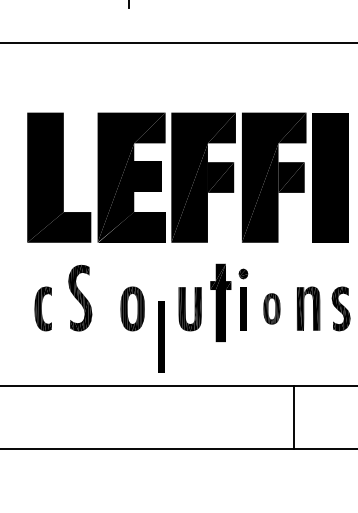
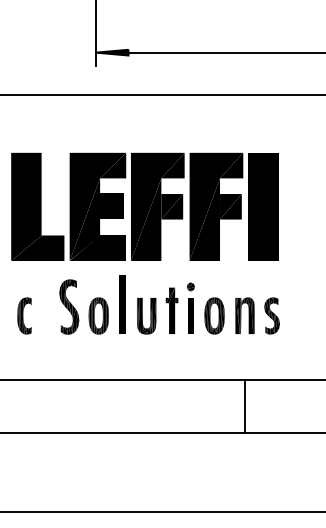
part: (80, 297) -> (69, 306), moved
part: (220, 302) -> (171, 310), size x0.71
part: (271, 308) -> (214, 315), size x1.43
part: (161, 337) -> (122, 304), moved
line: (293, 416) -> (244, 405), moved

